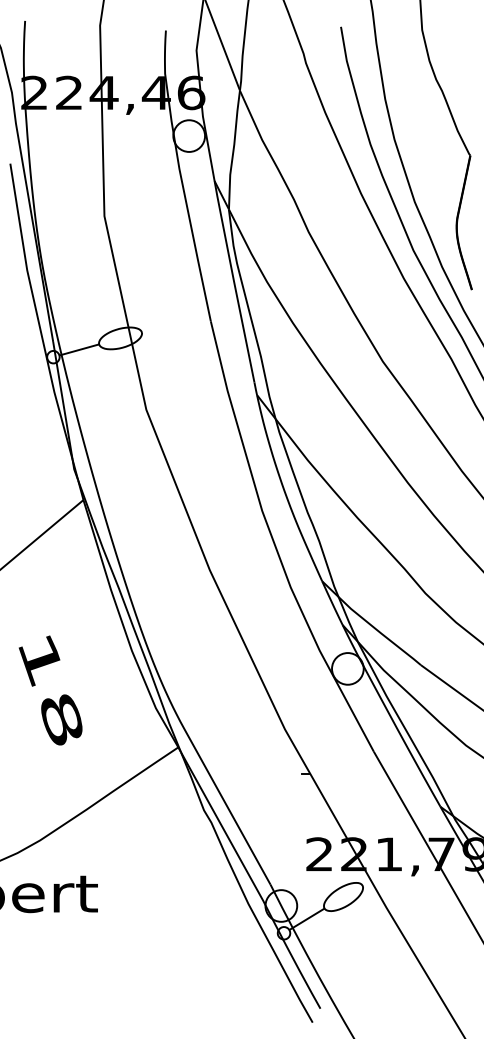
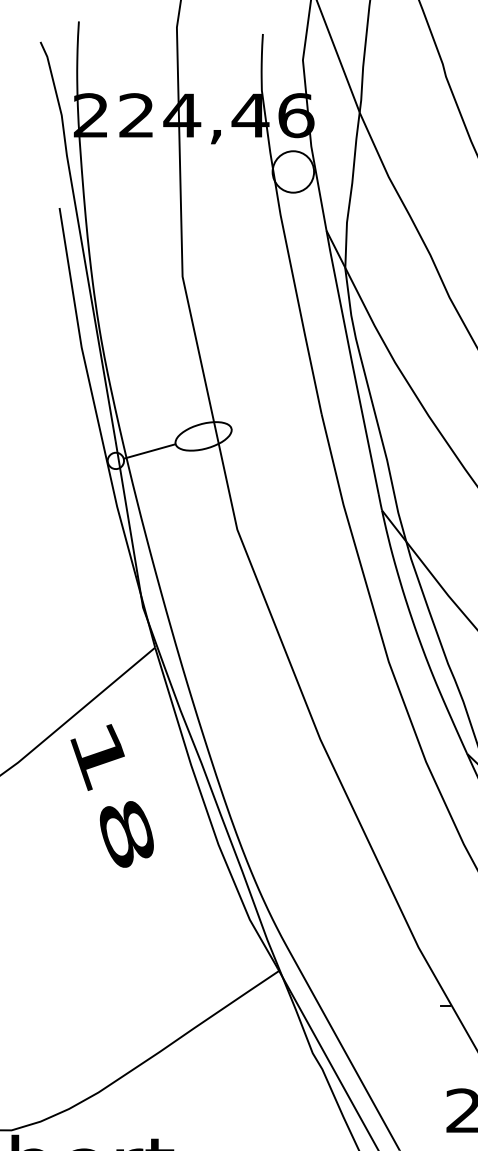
text: (50, 690) -> (112, 795), moved

